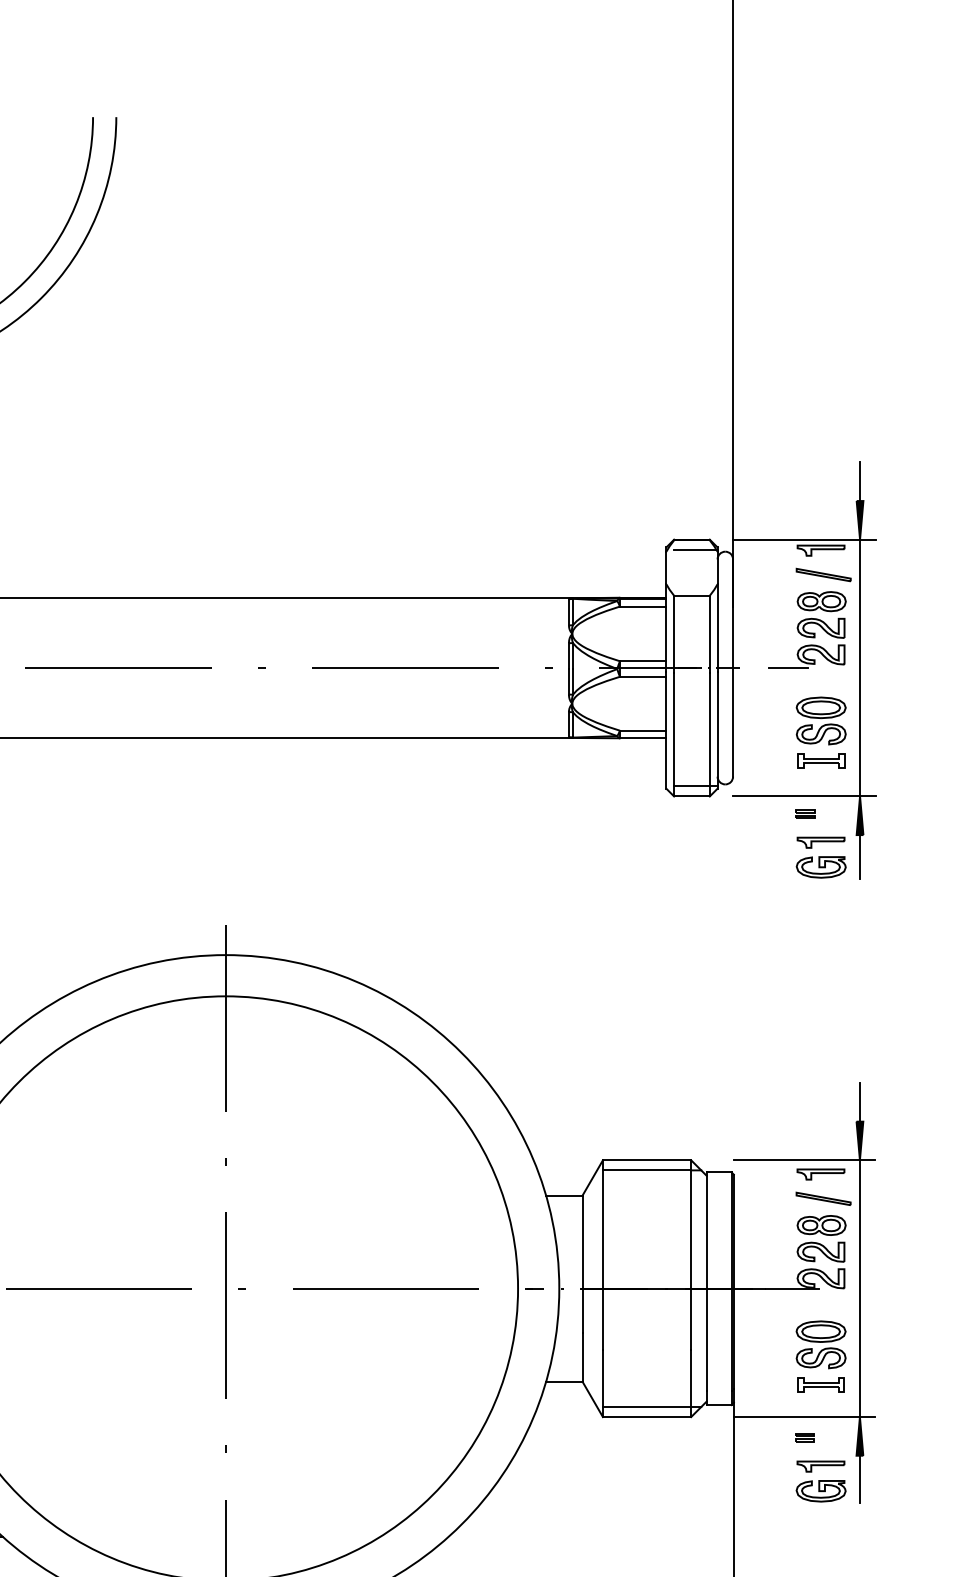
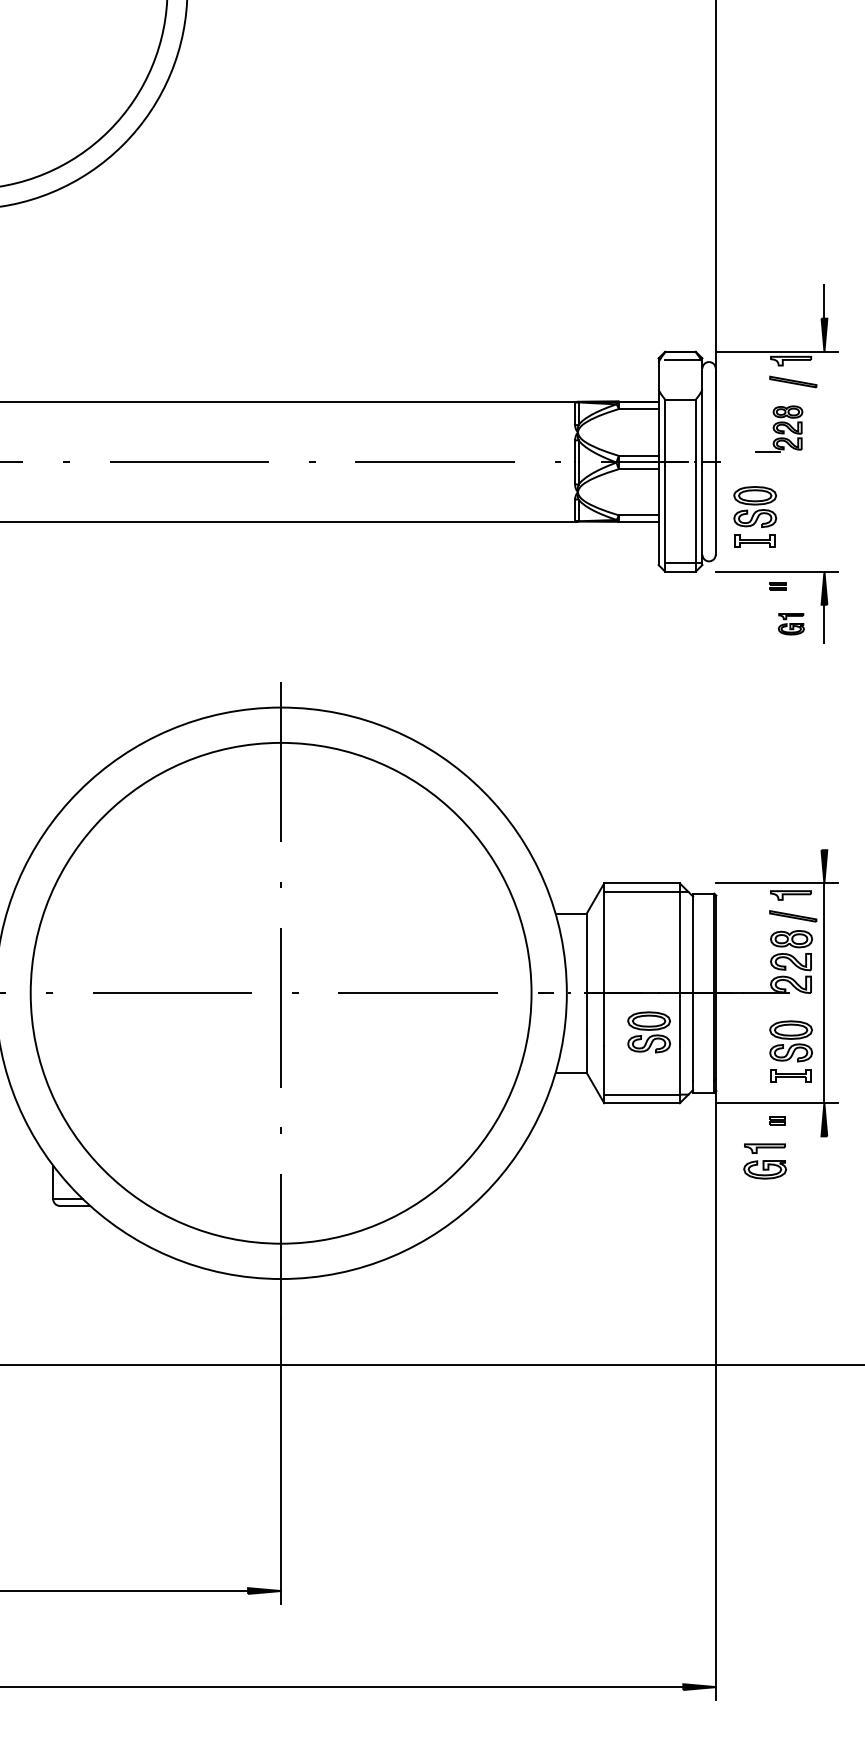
part: (807, 629) -> (779, 428), size x0.7
line: (860, 667) -> (824, 461), removed
part: (821, 732) -> (755, 516), moved
part: (821, 858) -> (791, 624), size x0.6
line: (860, 1102) -> (824, 833), removed
part: (654, 1334) -> (648, 1032), added
line: (860, 1479) -> (824, 1156), removed
part: (820, 1481) -> (764, 1161), moved

